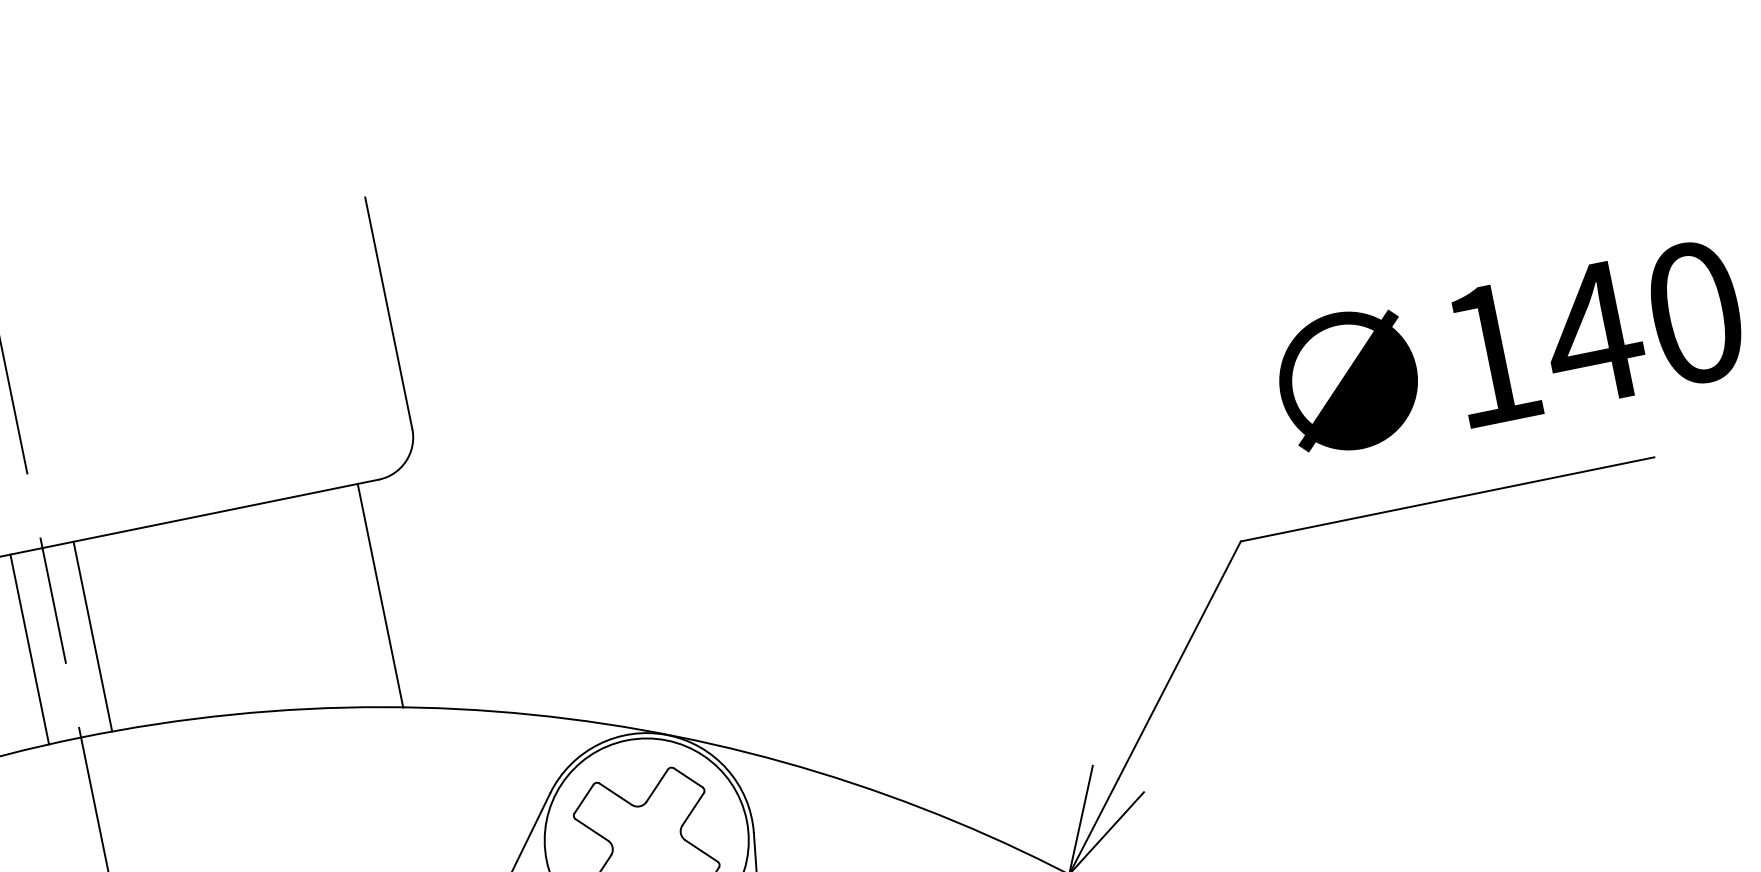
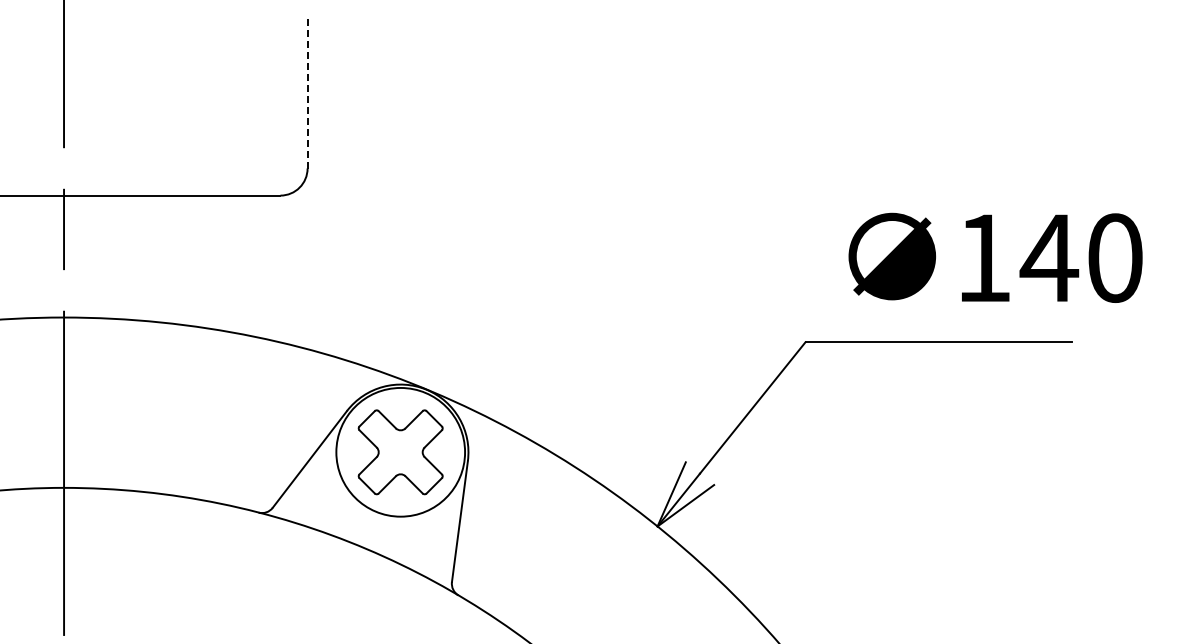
line: (388, 312) -> (307, 93), solid -> dashed
line: (379, 595) -> (266, 267), removed
line: (93, 636) -> (84, 256), removed
line: (29, 649) -> (43, 256), removed

